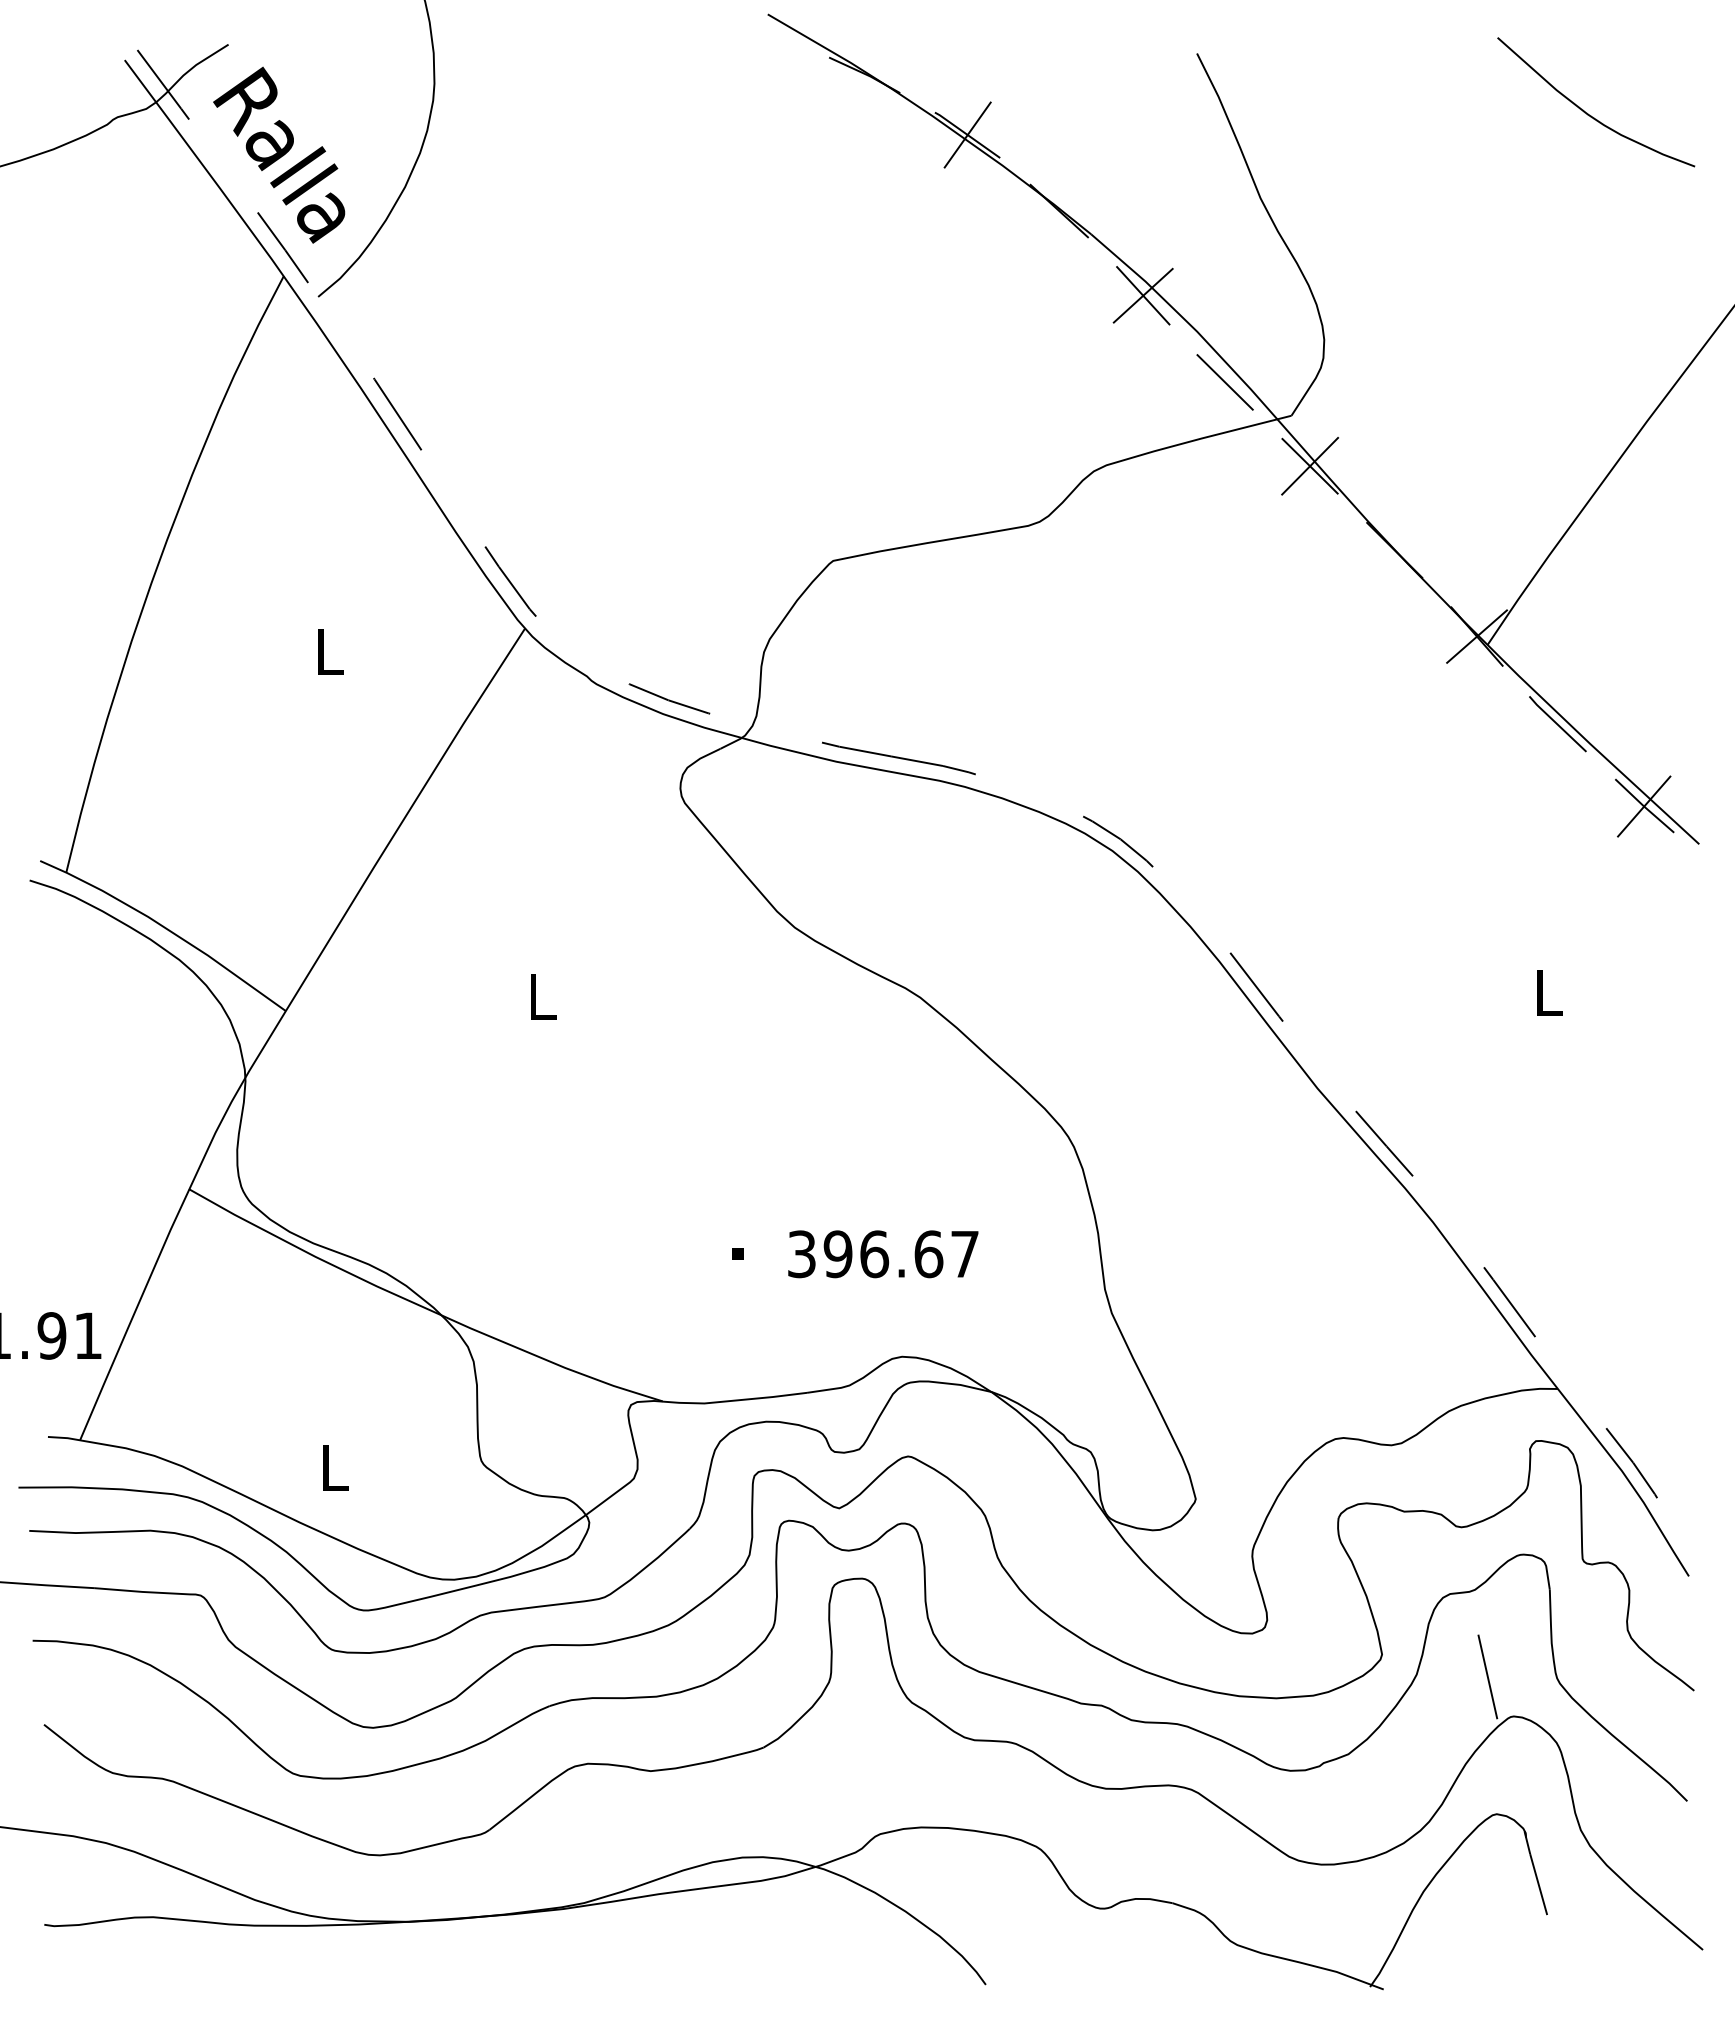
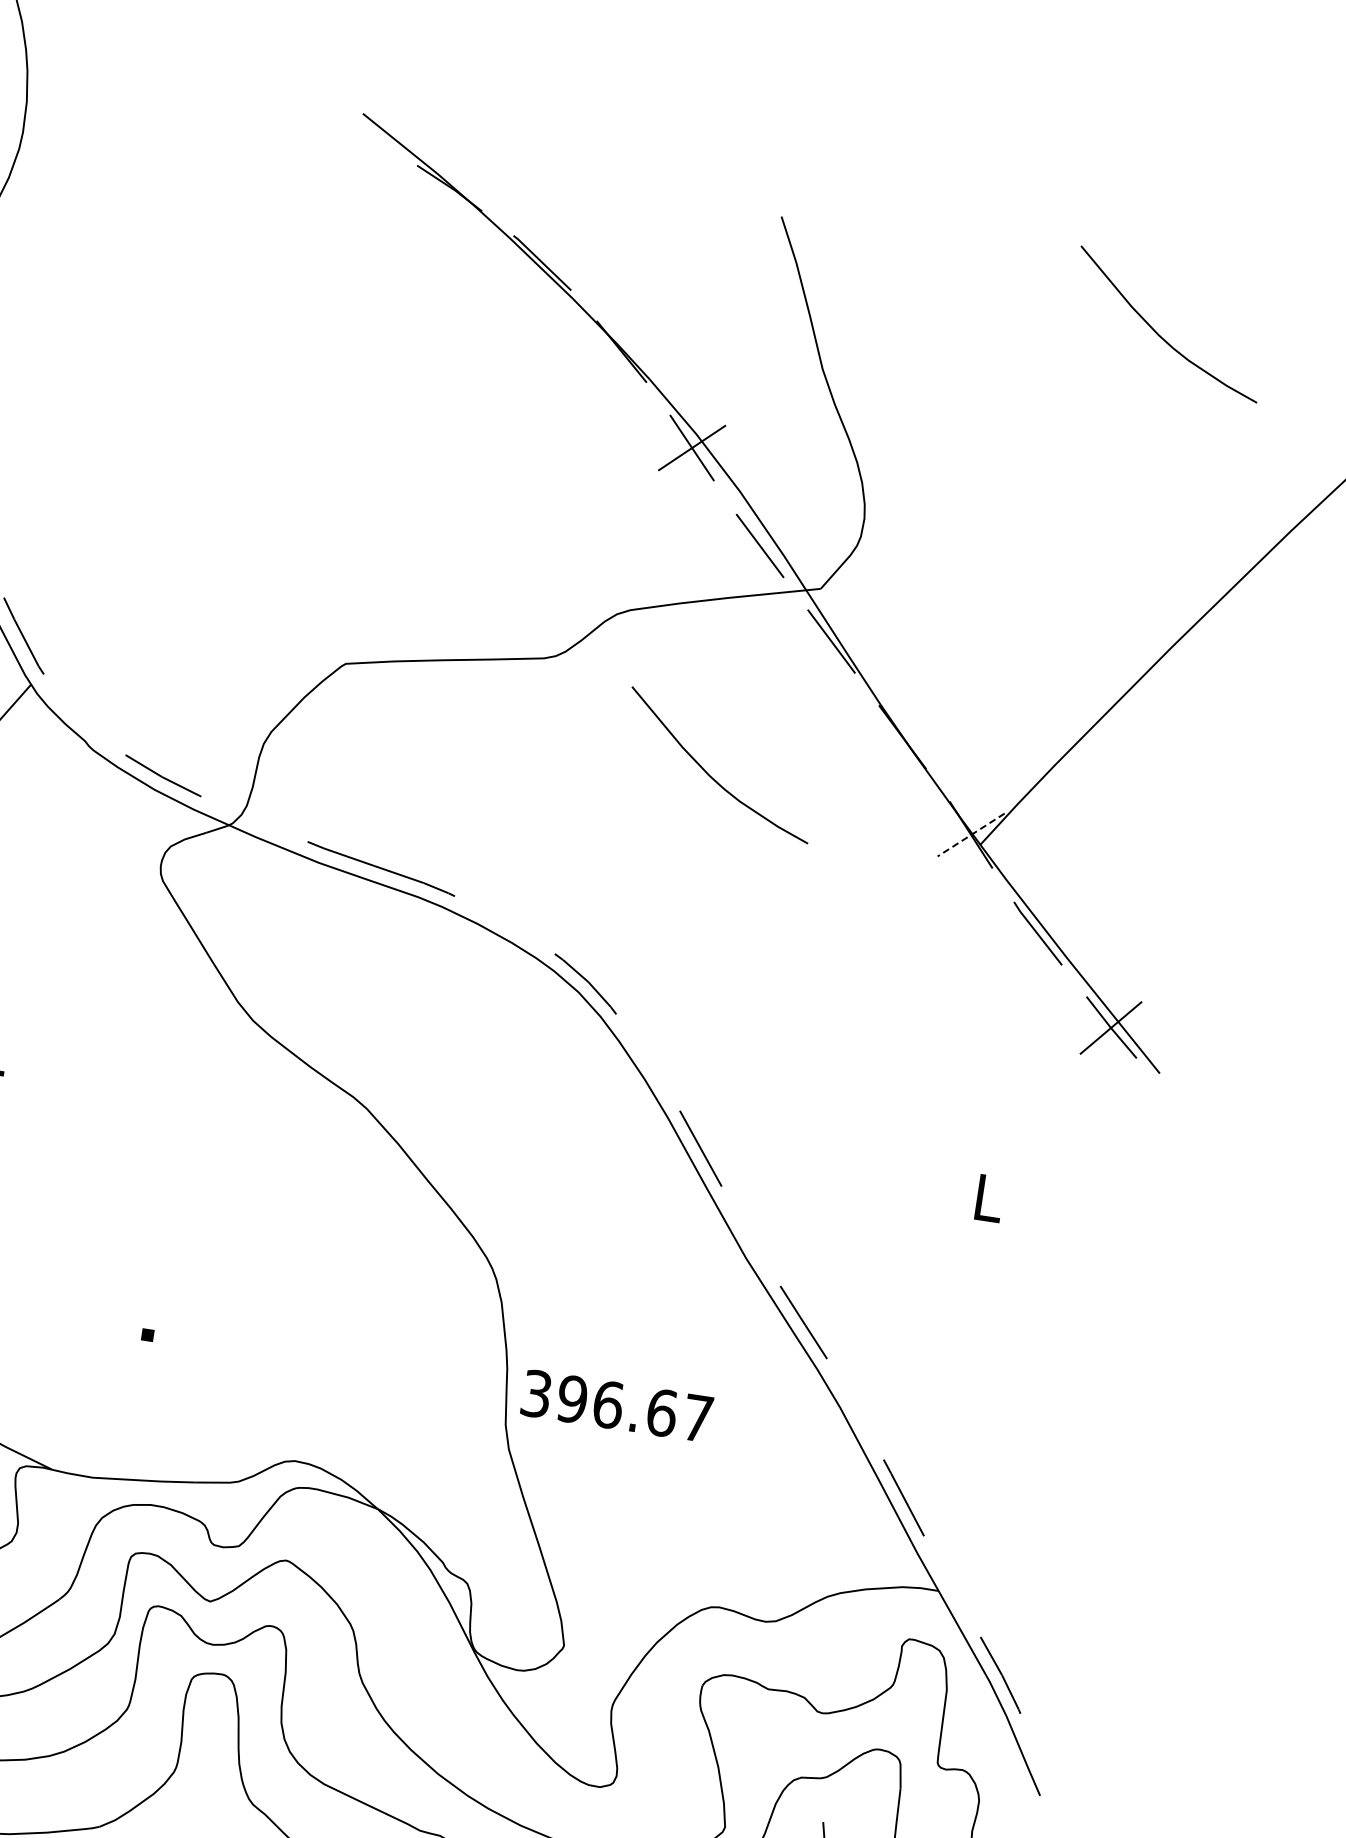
line: (967, 134) -> (542, 262), removed
line: (1310, 465) -> (832, 640), removed
curve: (1210, 616) -> (710, 775), added
line: (1477, 636) -> (971, 834), solid -> dashed
text: (883, 1254) -> (617, 1406), moved

